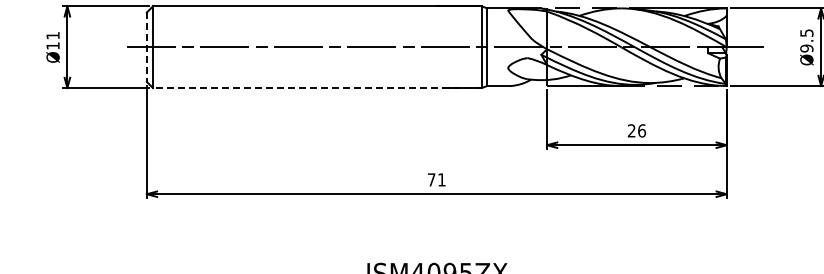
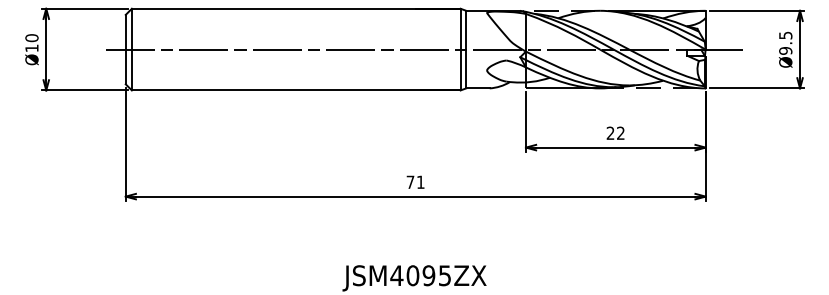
text: (52, 36) -> (31, 38), Ø11 -> Ø10
line: (146, 47) -> (125, 49), dashed -> solid
line: (316, 88) -> (295, 90), dashed -> solid
text: (641, 130) -> (620, 132), 26 -> 22

